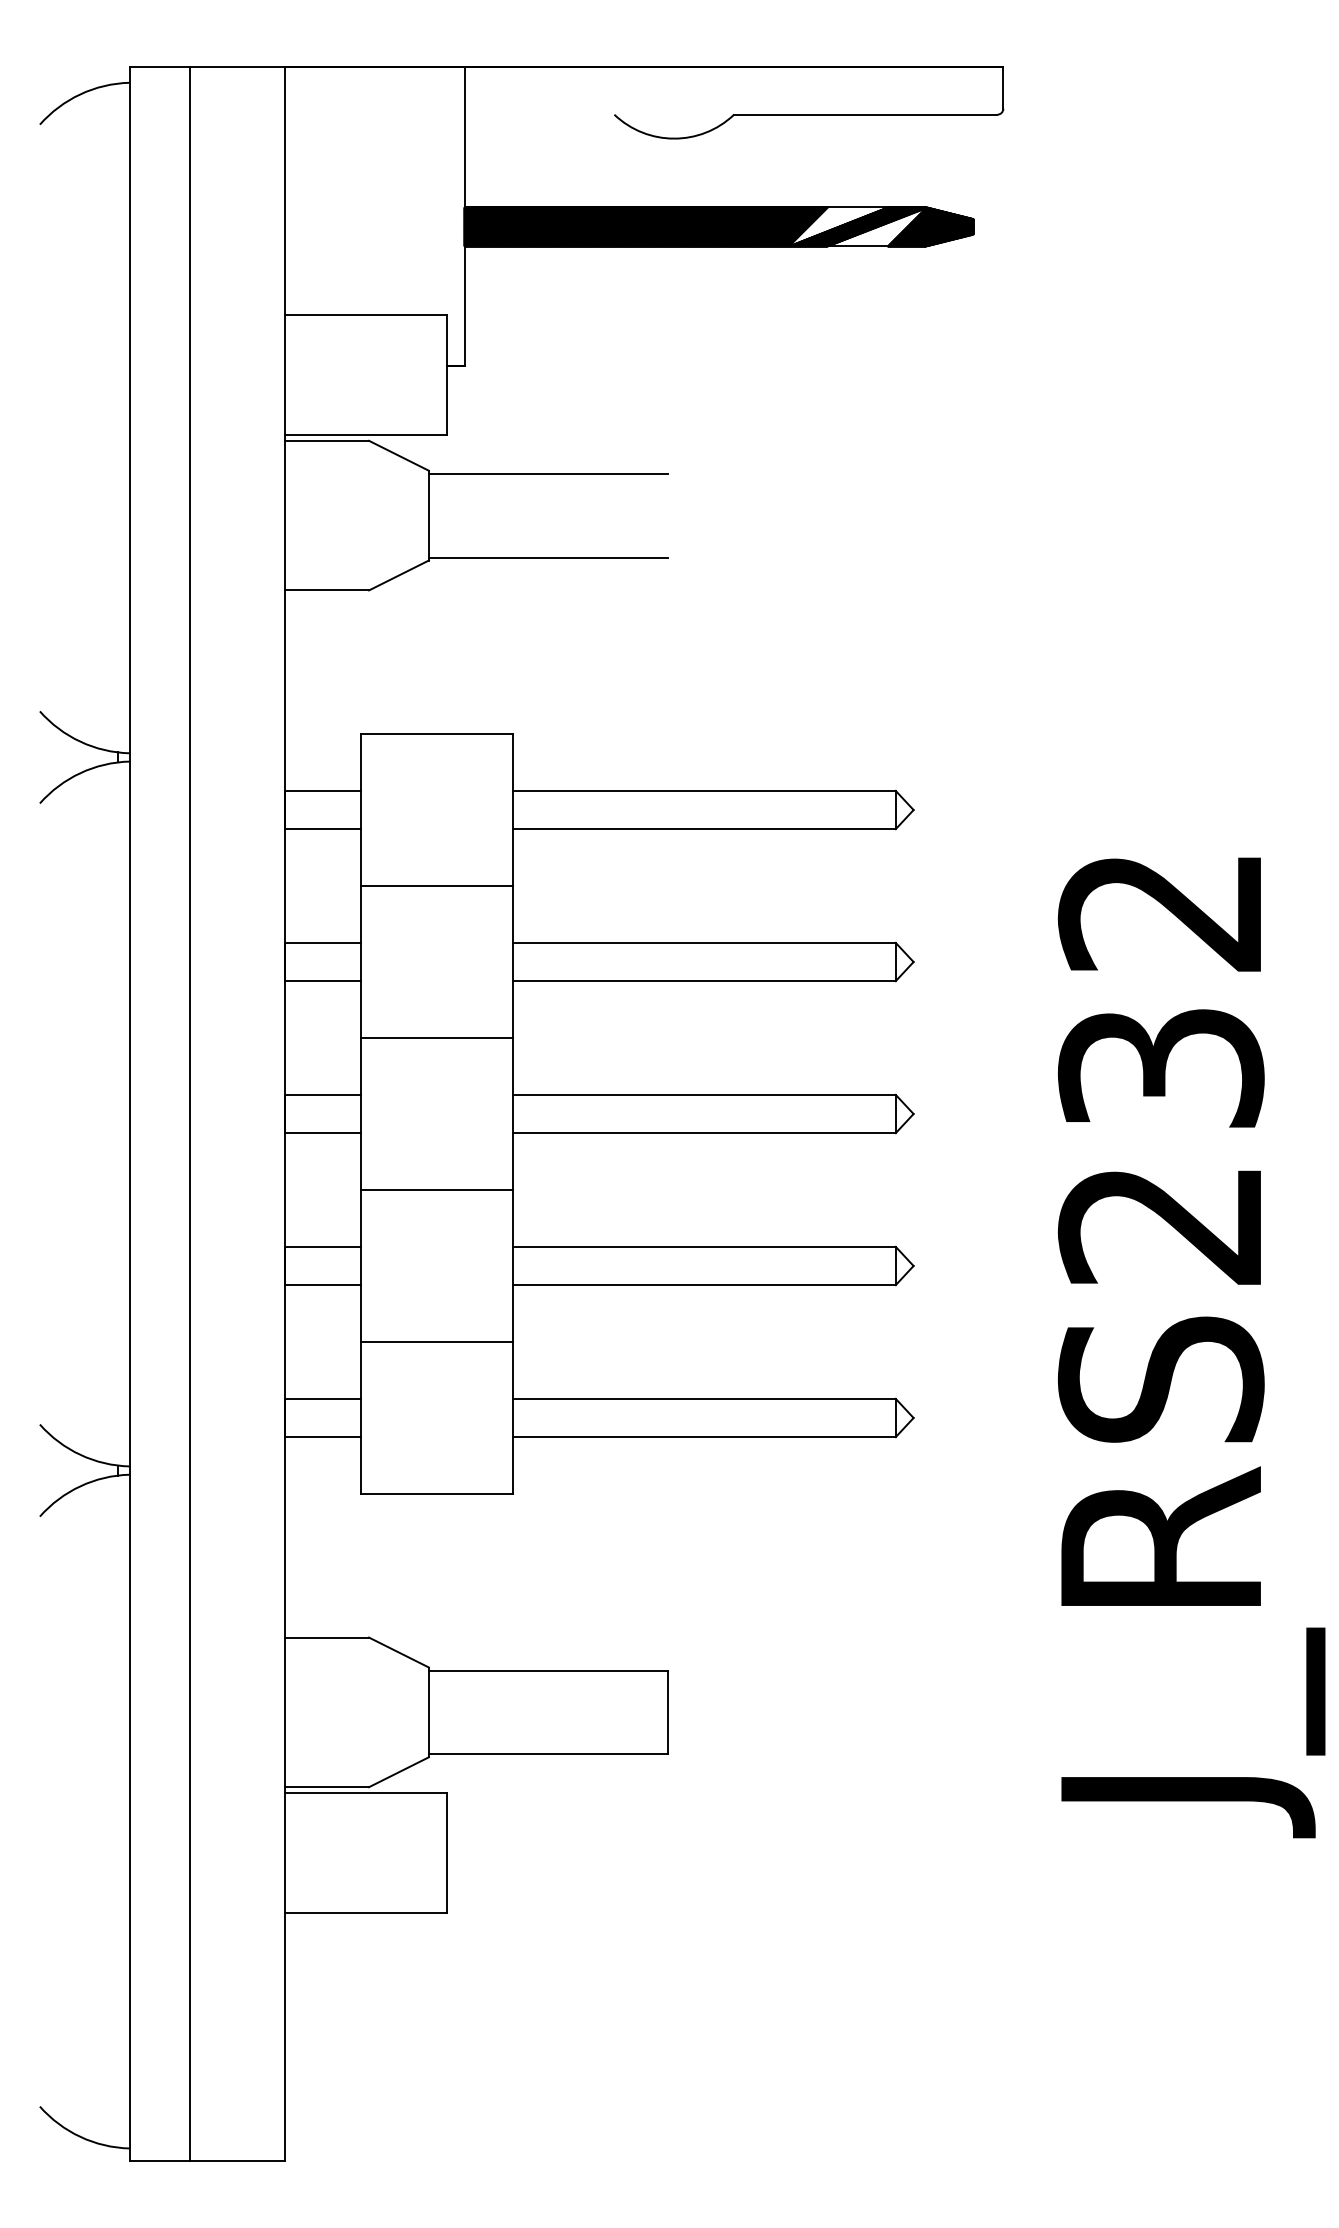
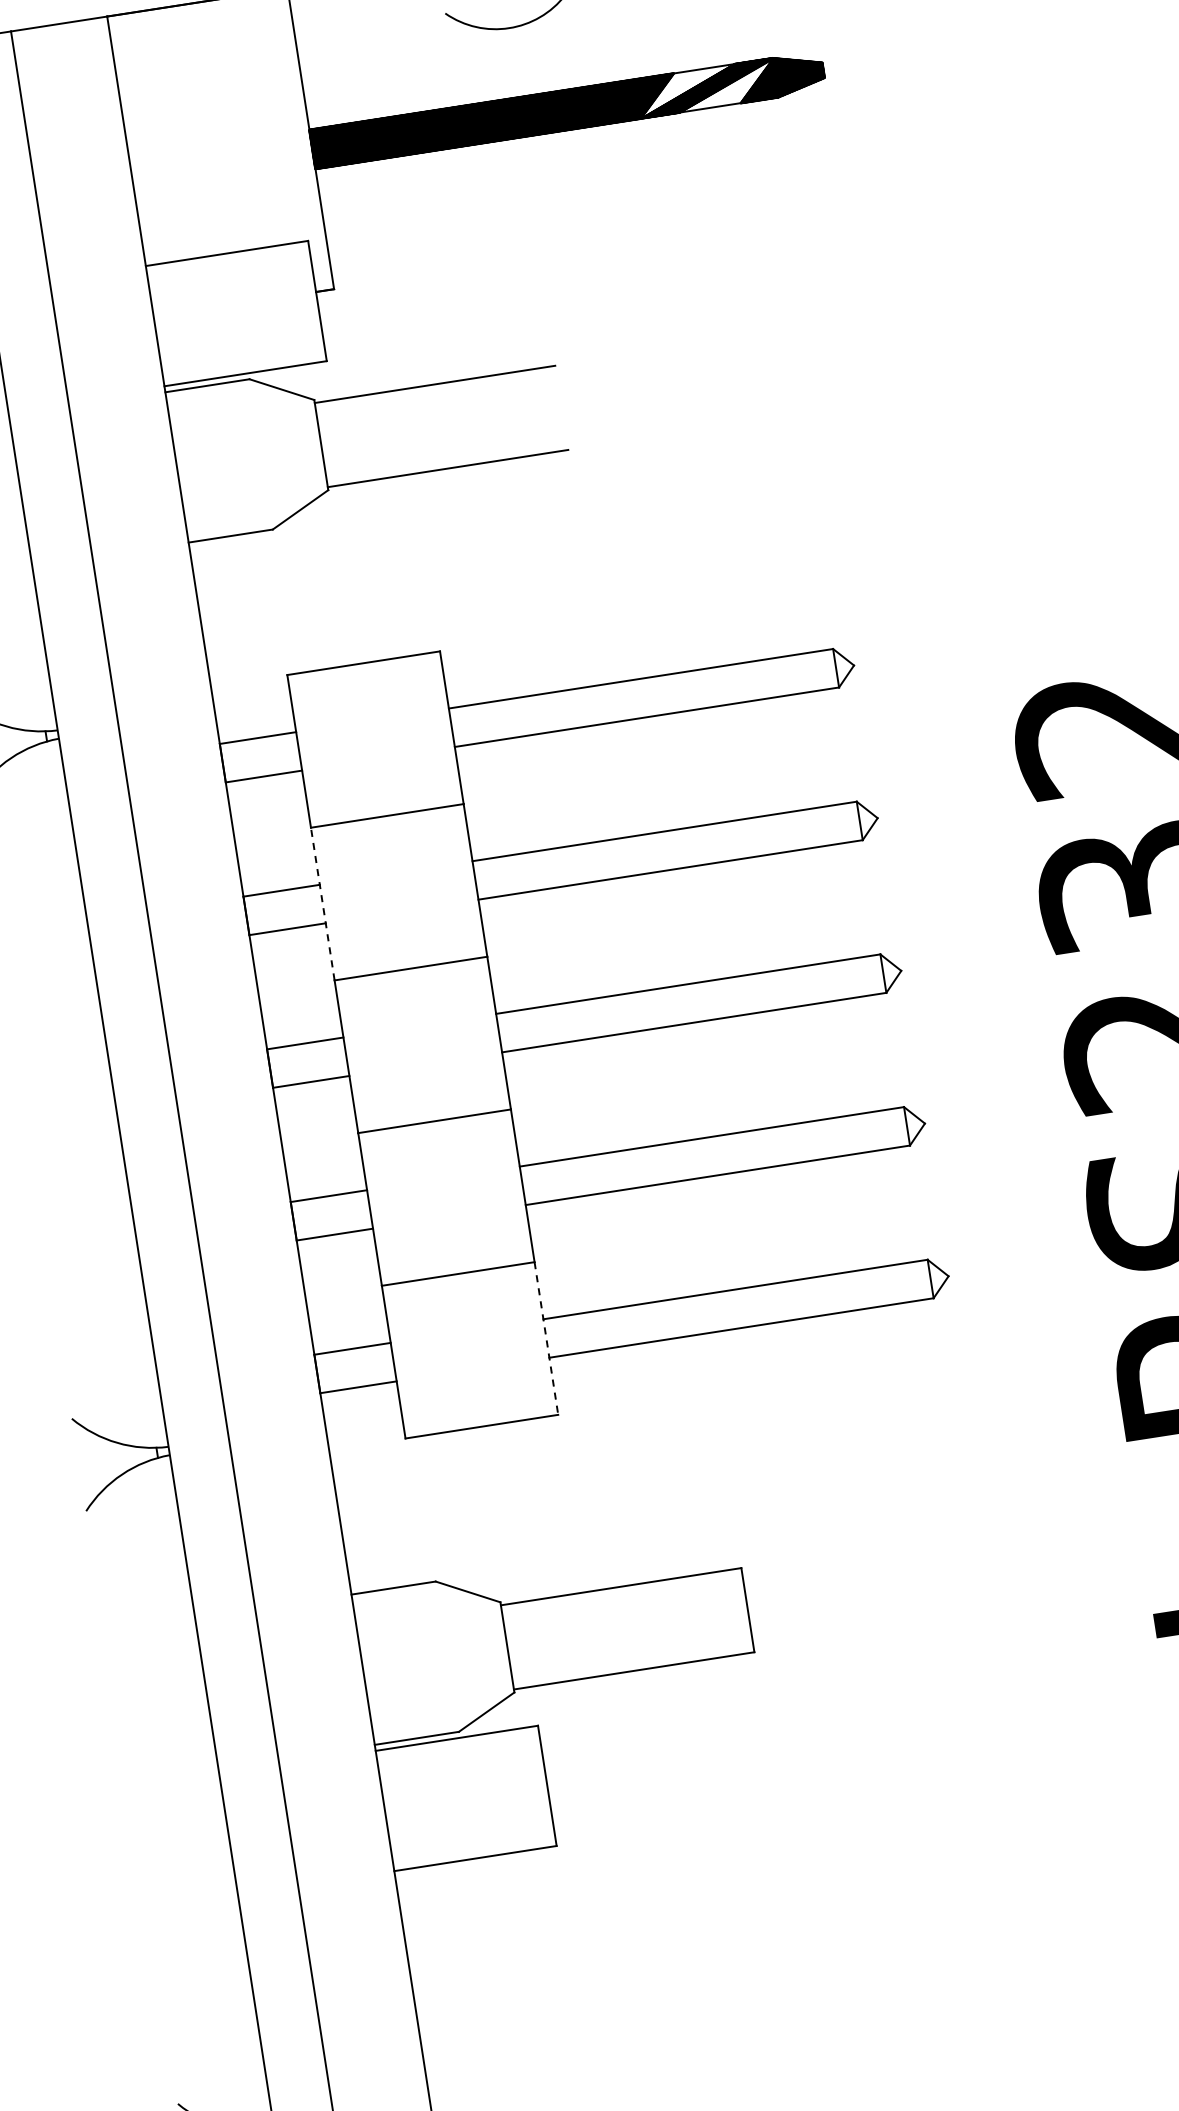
line: (361, 962) -> (323, 904), solid -> dashed
line: (513, 1417) -> (546, 1337), solid -> dashed

